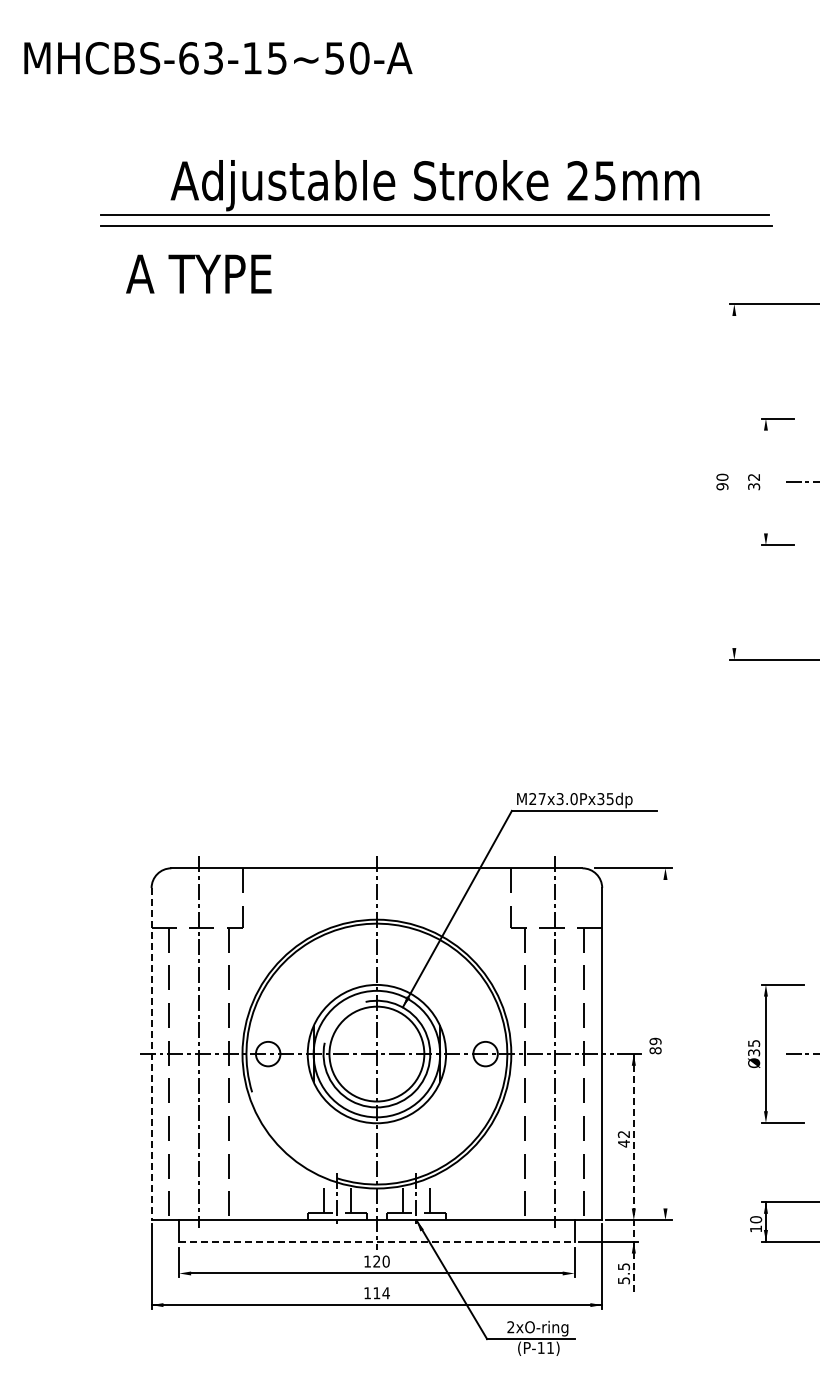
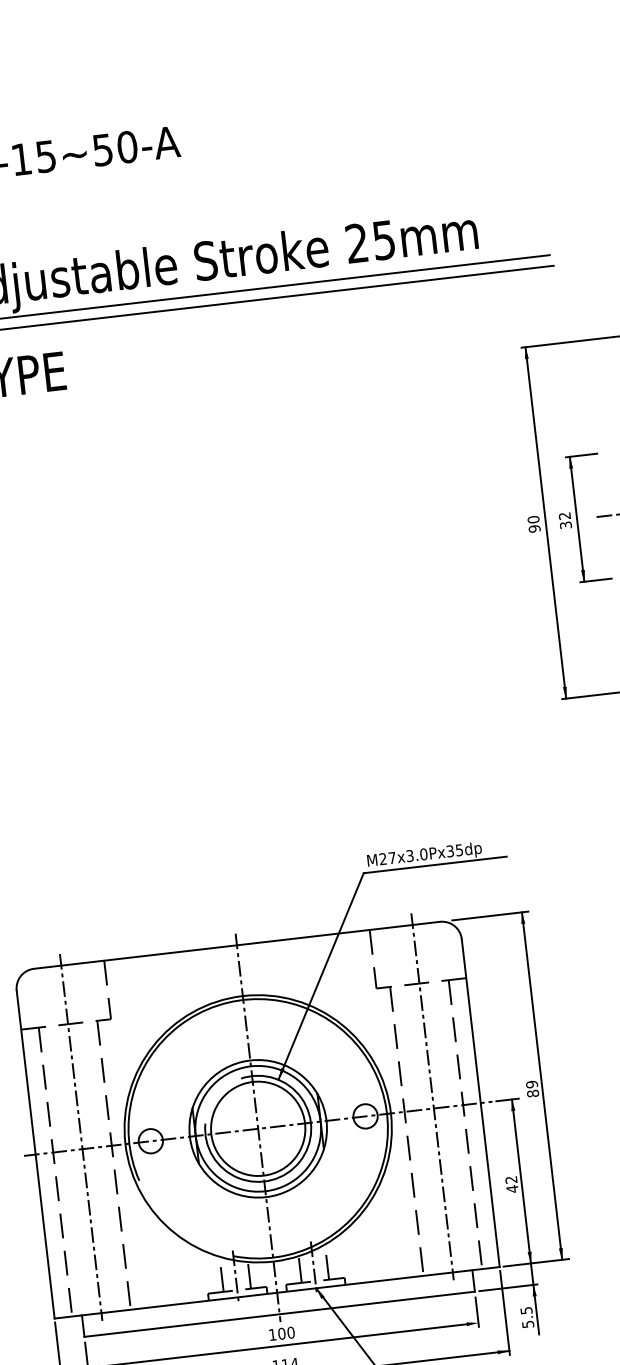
line: (734, 481) -> (545, 522), added
line: (765, 481) -> (576, 518), added
line: (665, 1044) -> (542, 1086), added
line: (151, 1054) -> (35, 1154), dashed -> solid
line: (633, 1173) -> (525, 1217), dashed -> solid
line: (376, 1241) -> (279, 1313), dashed -> solid
text: (376, 1261) -> (281, 1333), 120 -> 100

